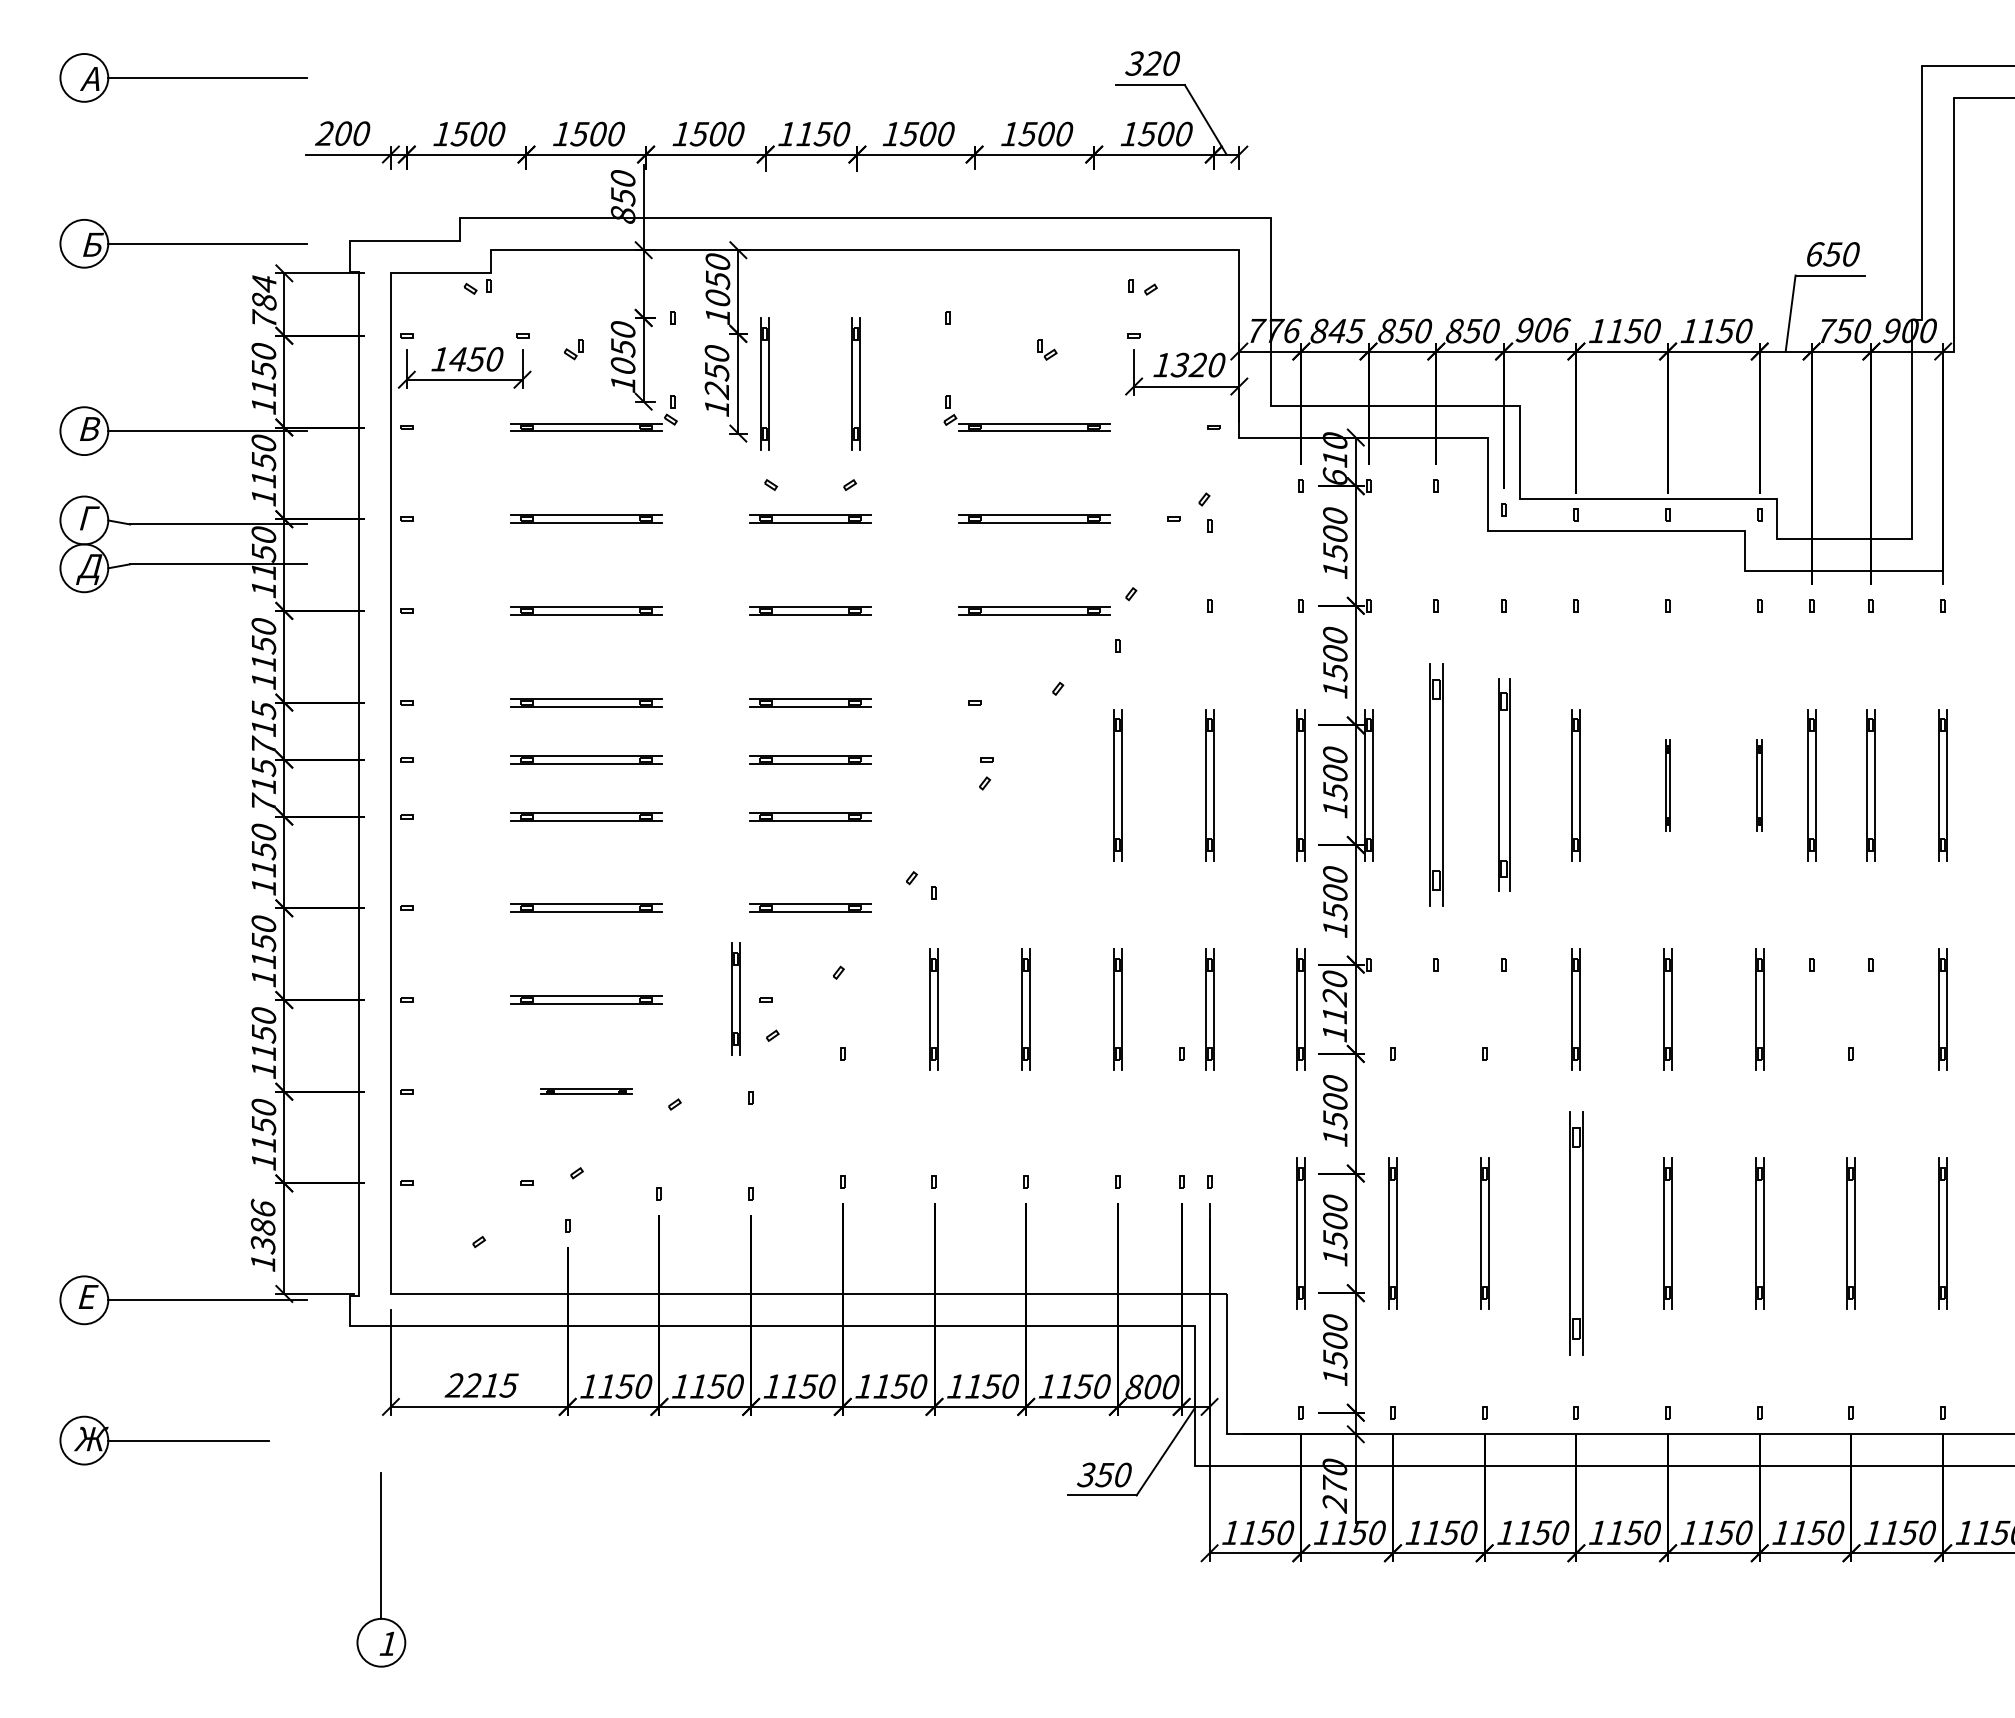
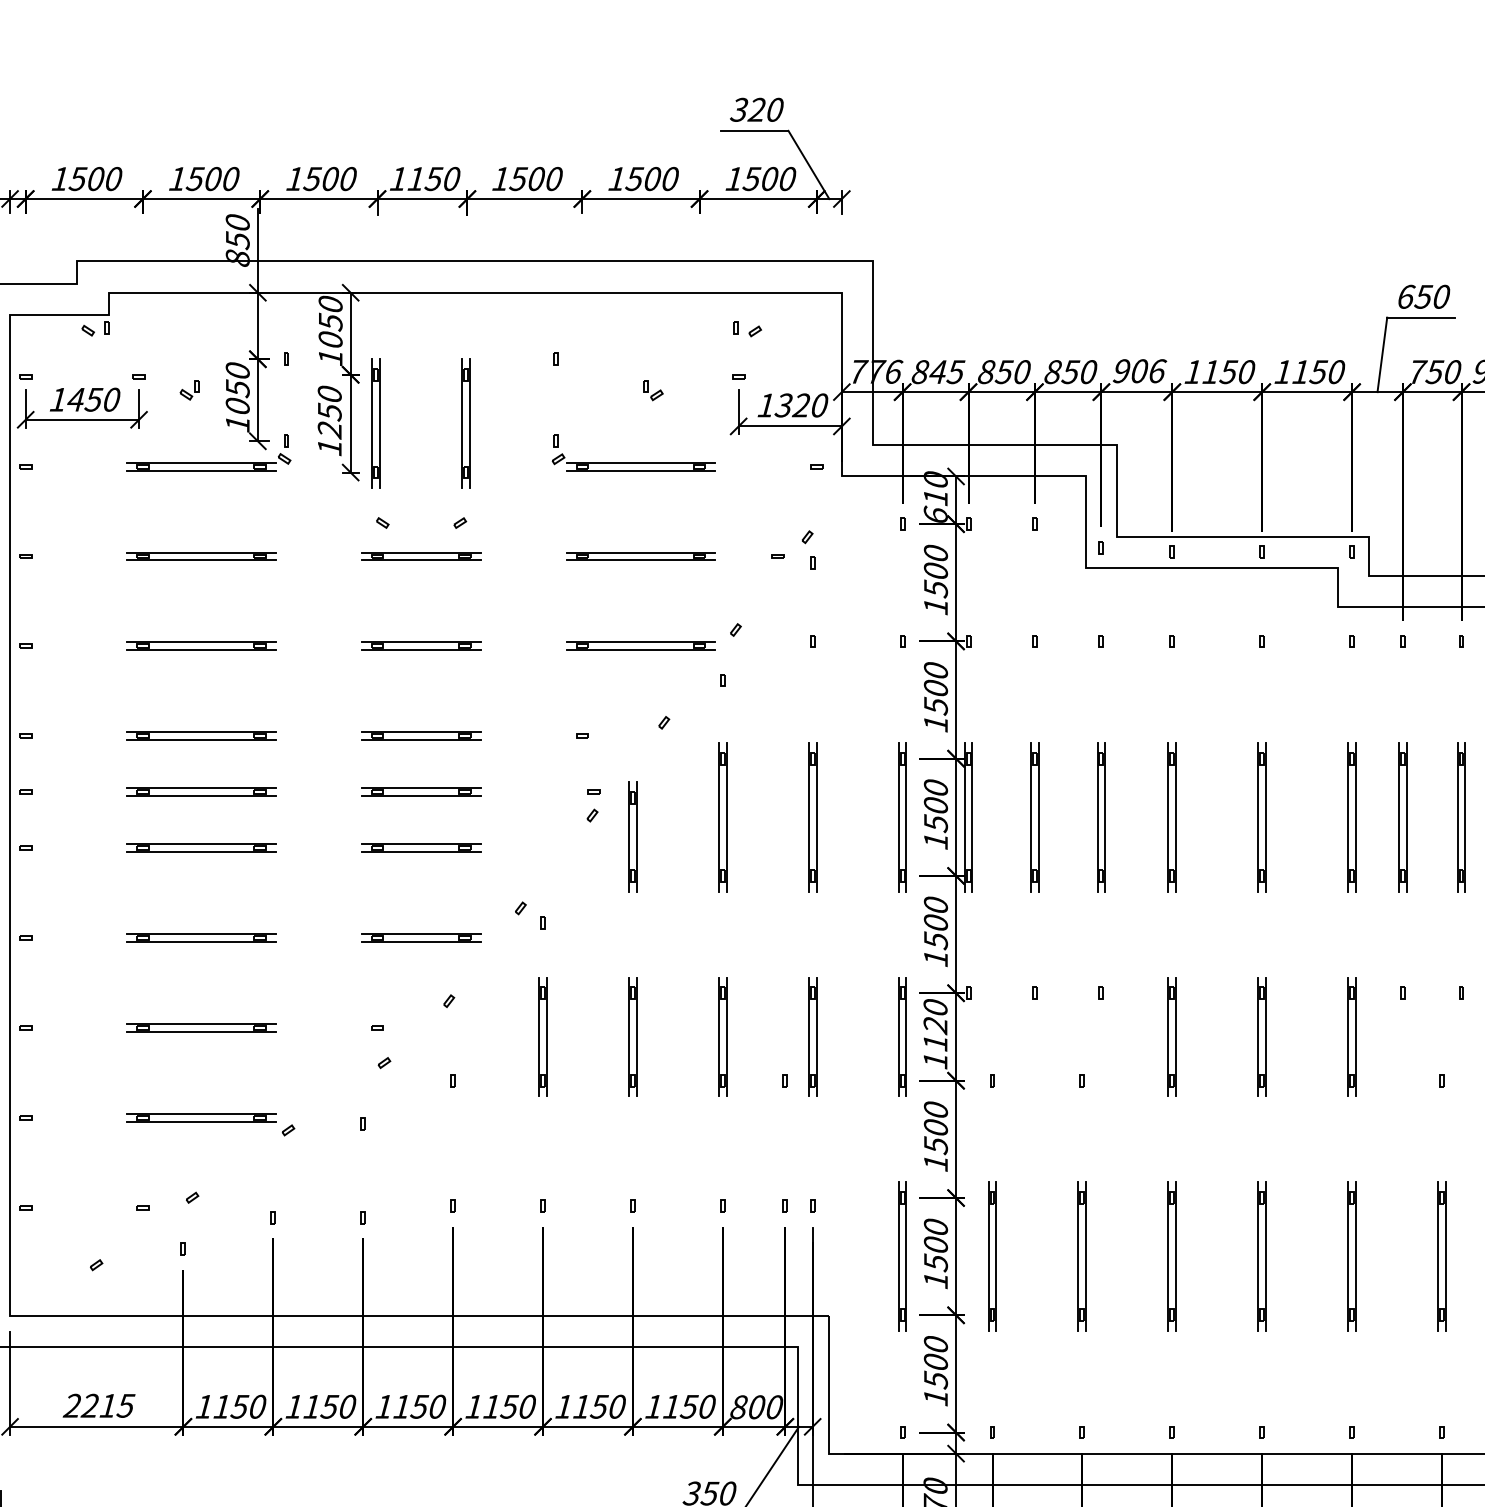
part: (1435, 785) -> (1034, 817), size x0.62
part: (1503, 785) -> (1100, 817), size x0.71
part: (1667, 785) -> (1261, 817), size x1.67
part: (1759, 785) -> (1351, 817), size x1.67
part: (735, 998) -> (632, 836), moved
part: (586, 1091) -> (201, 1117), size x1.67
part: (1575, 1233) -> (1171, 1256), size x0.62

